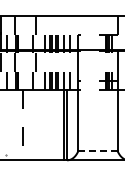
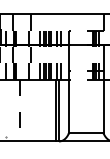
line: (97, 151) -> (85, 133), dashed -> solid

